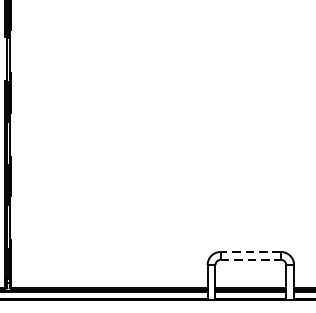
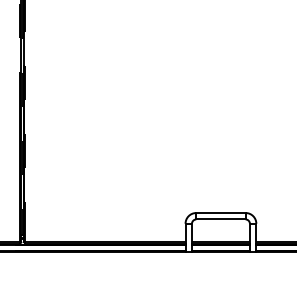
line: (250, 252) -> (220, 213), dashed -> solid
line: (250, 259) -> (220, 219), dashed -> solid

